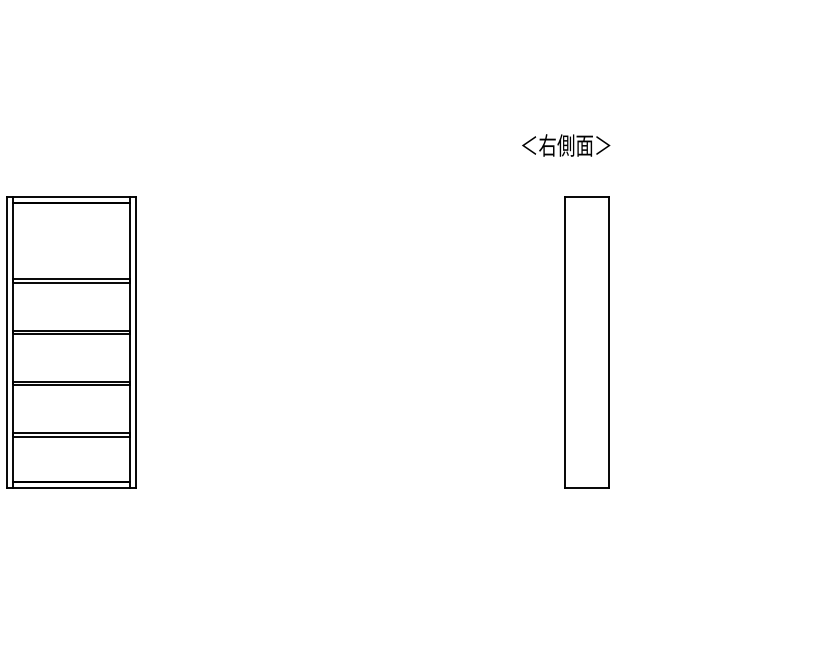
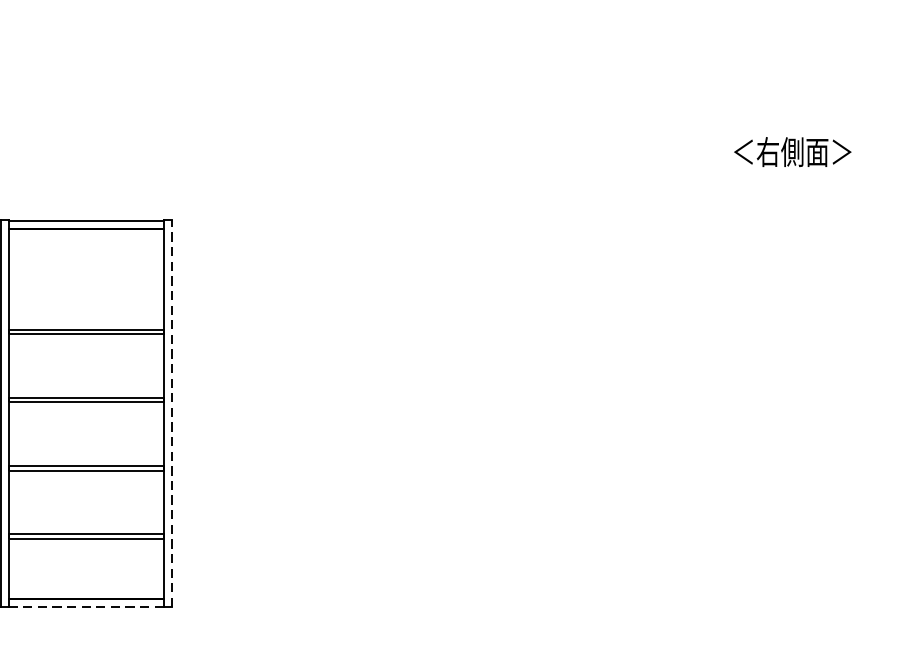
text: (566, 145) -> (793, 152), moved
line: (135, 342) -> (171, 413), solid -> dashed
part: (586, 342) -> (770, 413), removed
line: (70, 487) -> (85, 606), solid -> dashed

